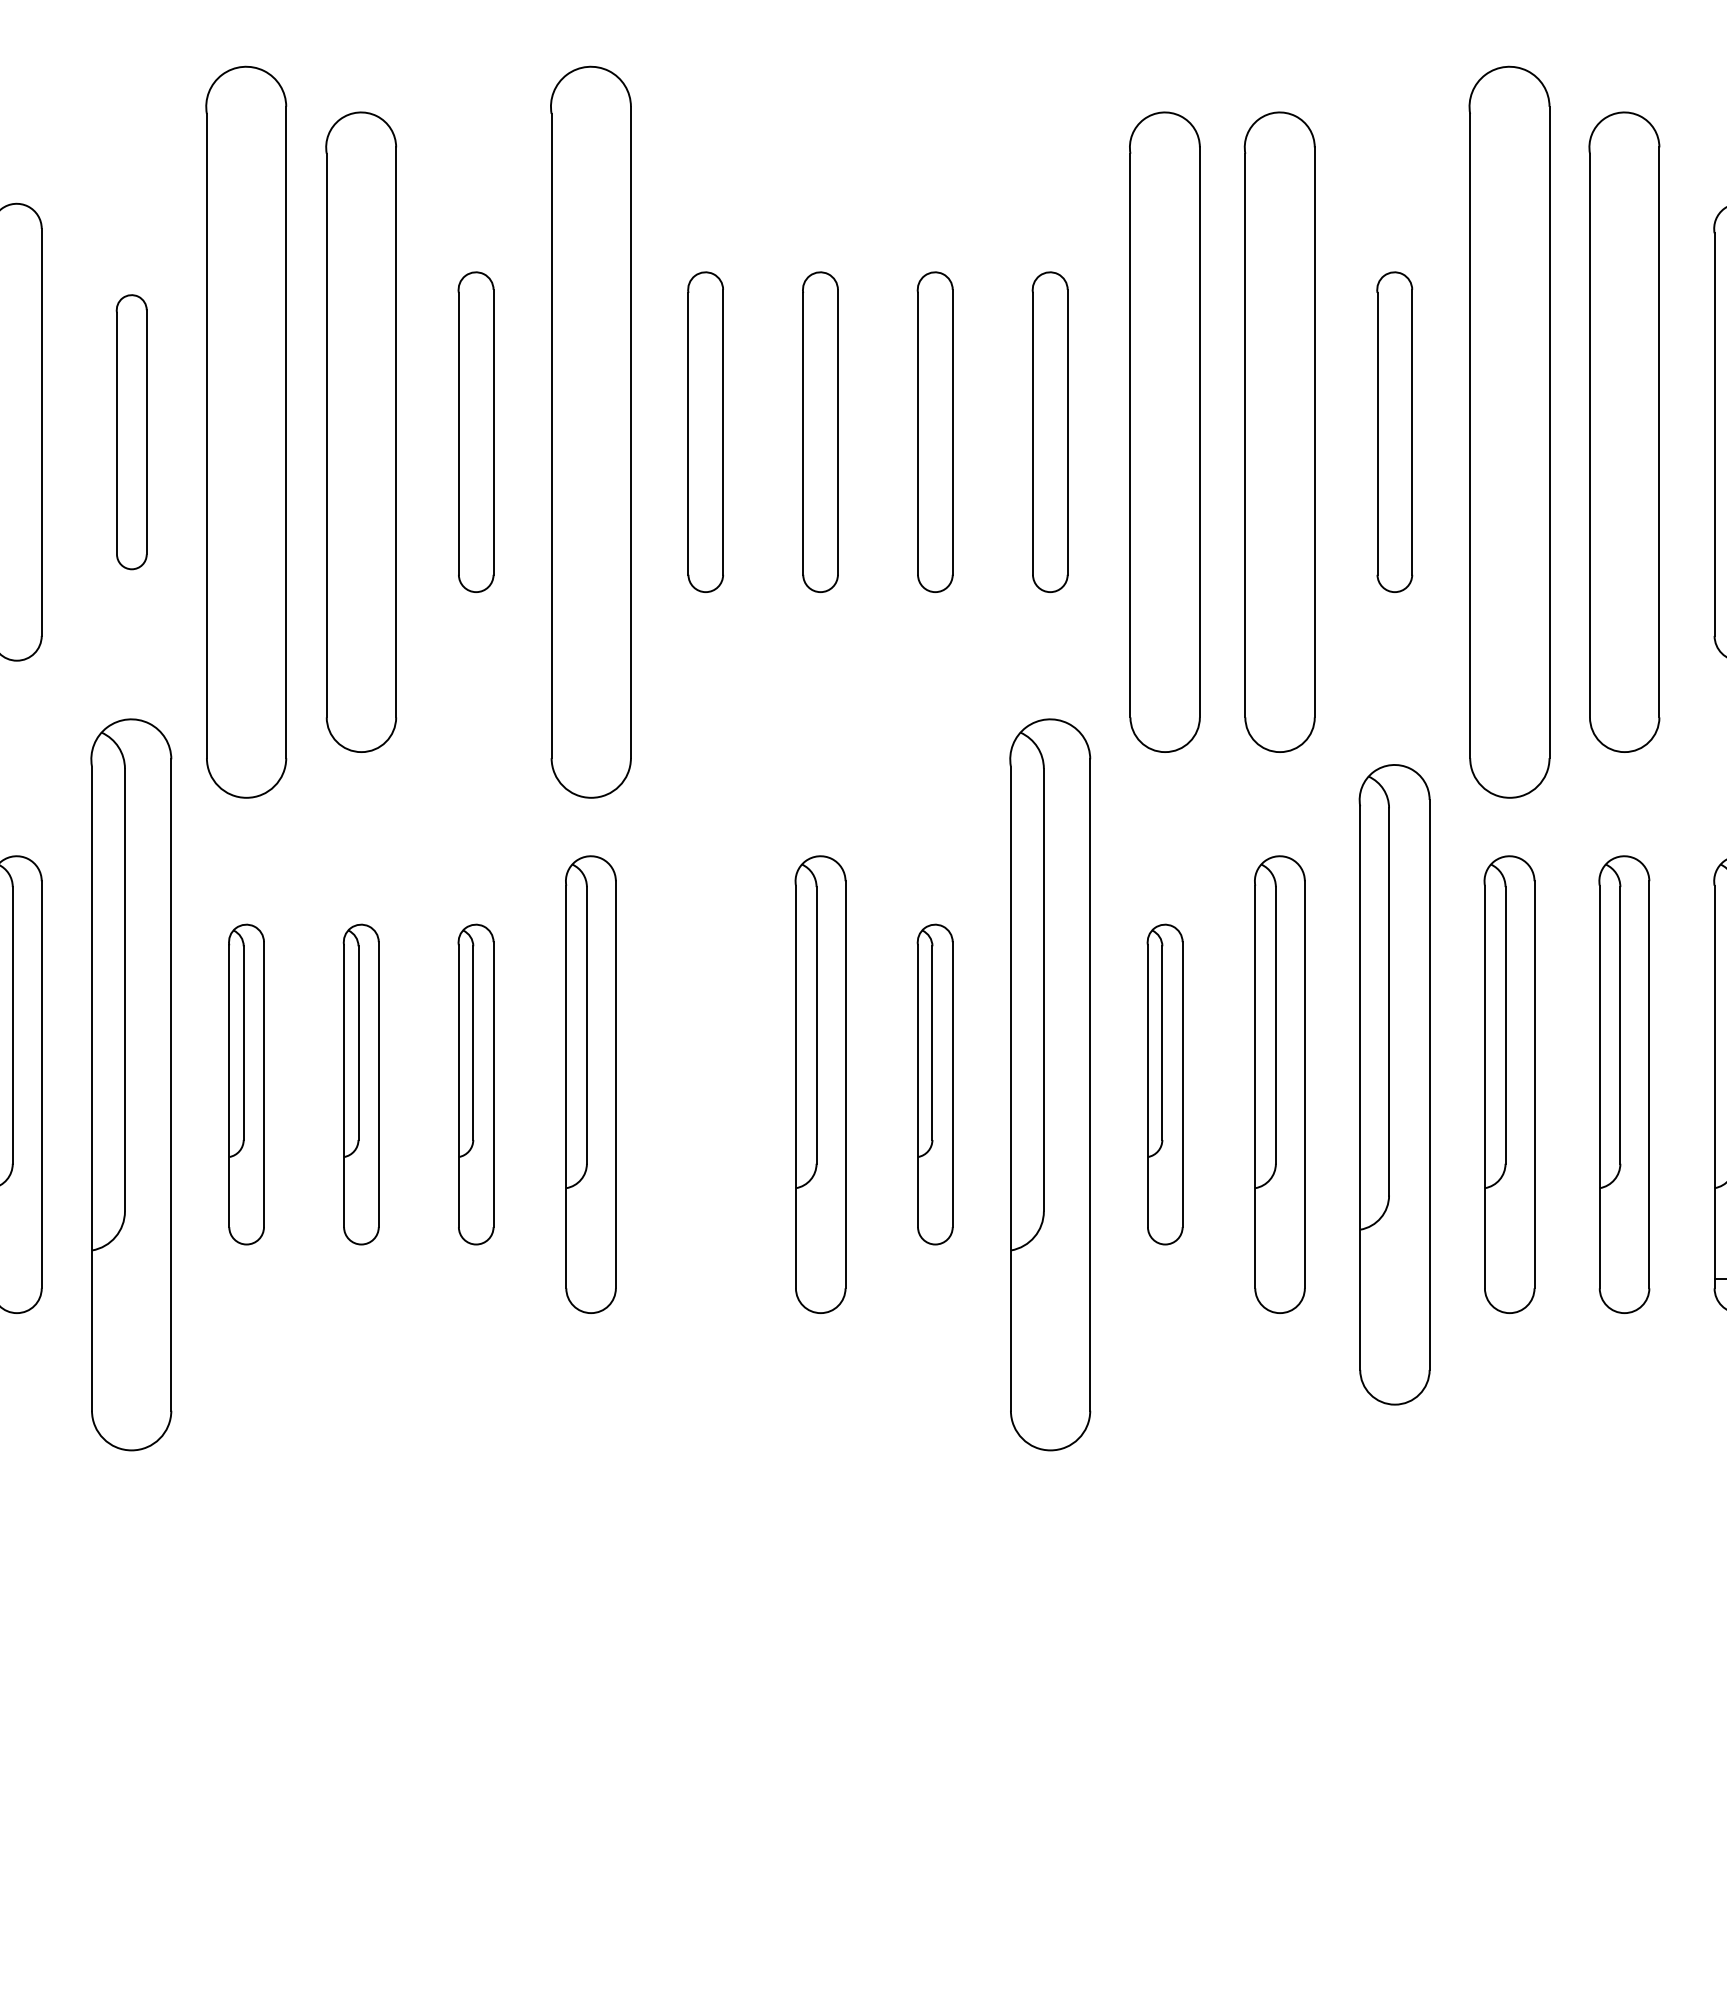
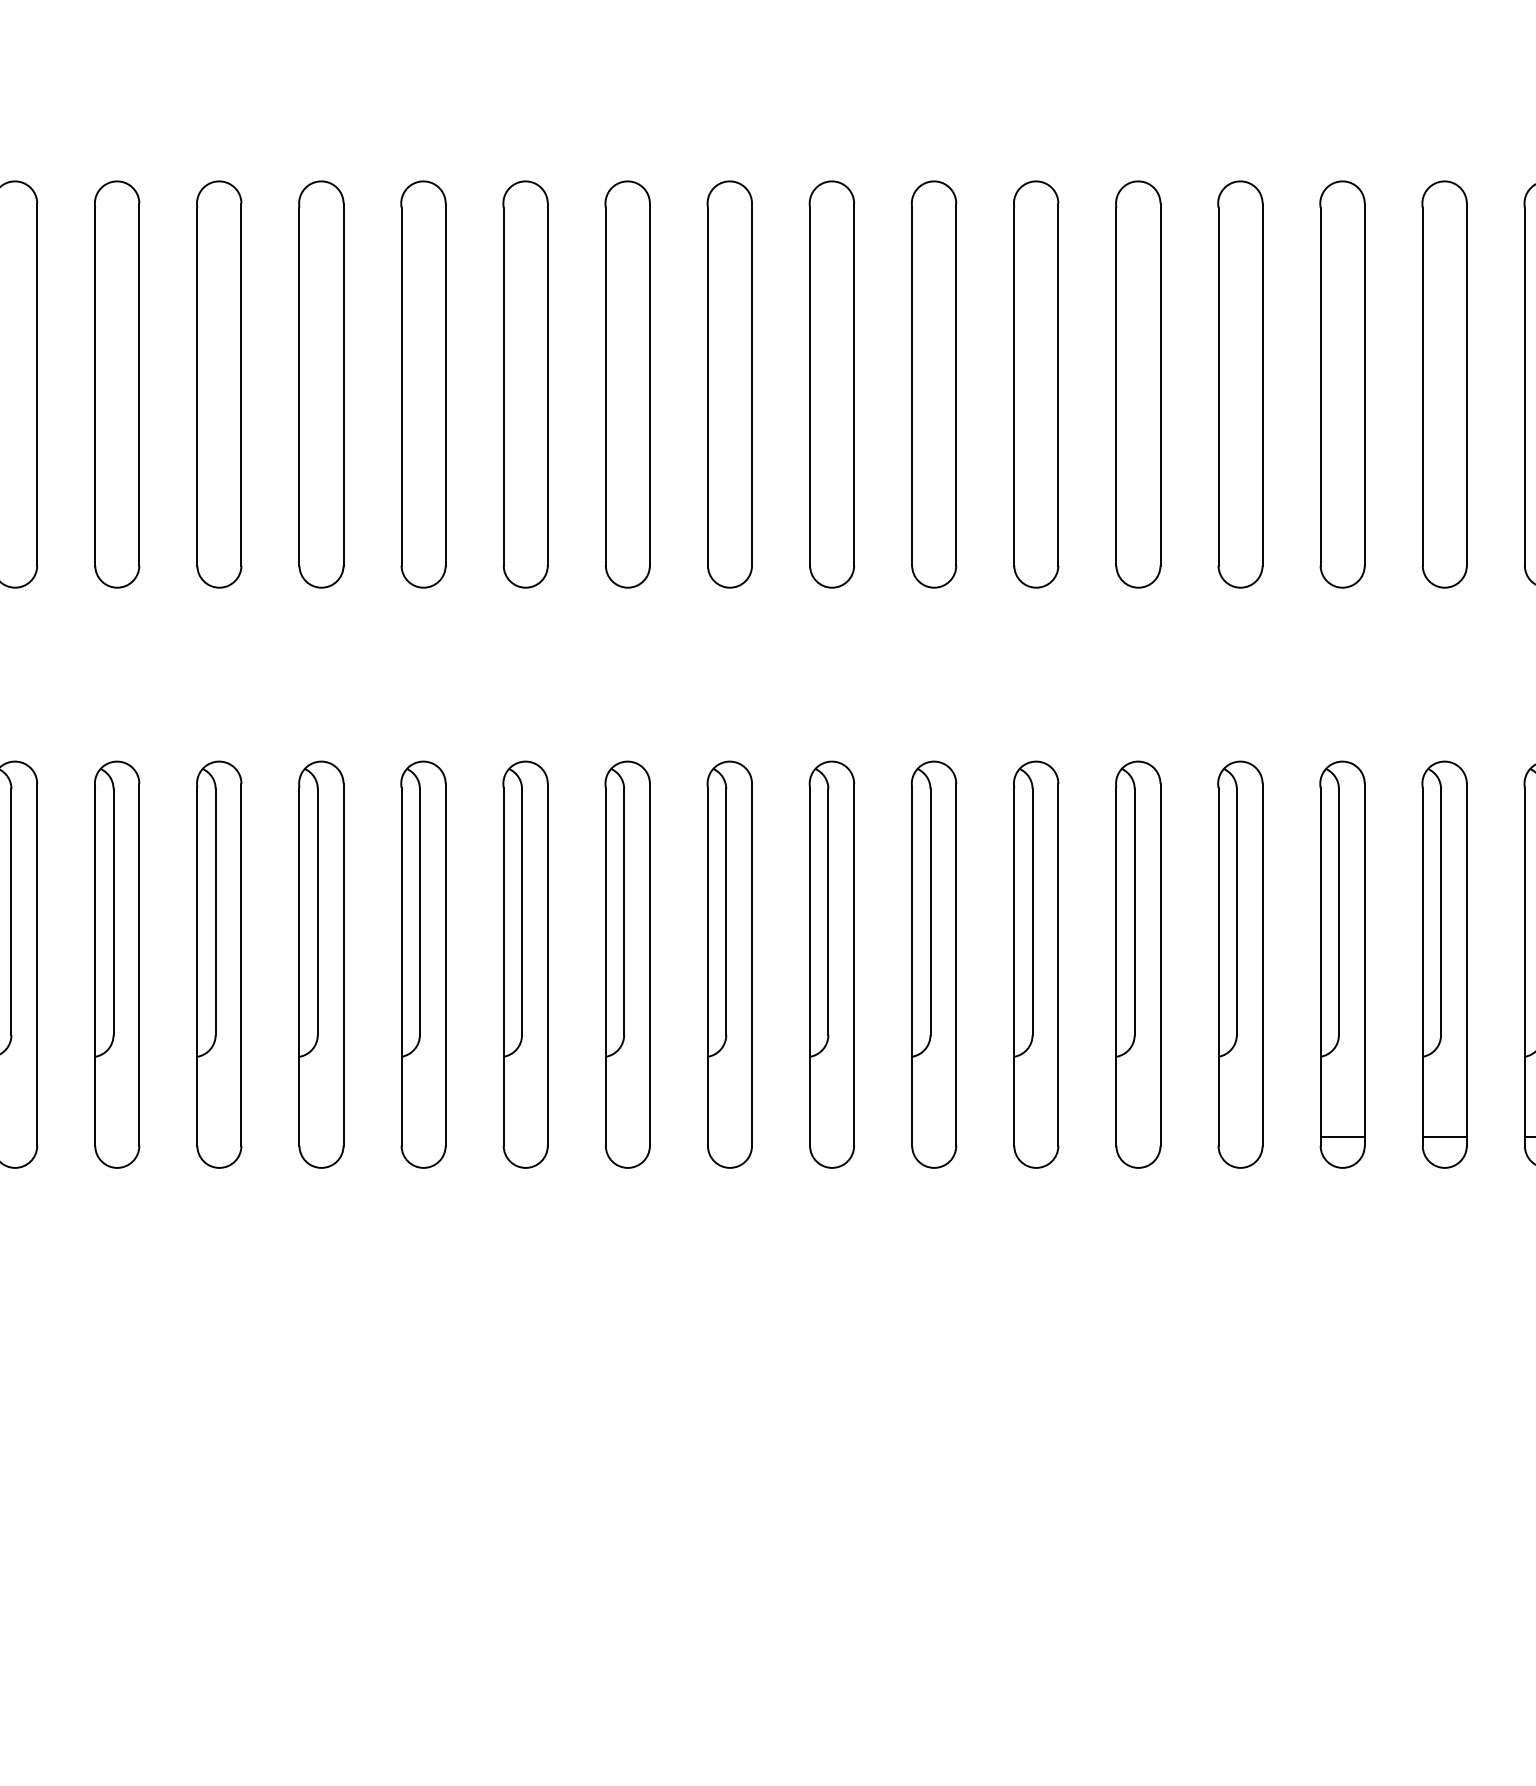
part: (132, 432) -> (117, 384), size x1.67
part: (246, 432) -> (219, 384), size x0.62
part: (361, 432) -> (321, 384), size x0.71
part: (476, 432) -> (423, 384), size x1.43
part: (590, 432) -> (525, 384), size x0.62
part: (705, 432) -> (627, 384), size x1.43
part: (820, 432) -> (729, 384), size x1.43
part: (934, 432) -> (831, 384), size x1.43
part: (1049, 432) -> (933, 384), size x1.43
part: (1165, 432) -> (1036, 384), size x0.71
part: (1280, 432) -> (1138, 384), size x0.71
part: (1394, 432) -> (1240, 384), size x1.43
part: (1509, 432) -> (1342, 384), size x0.62
part: (1624, 432) -> (1444, 384), size x0.71
part: (132, 1084) -> (117, 964), size x0.62
part: (246, 1084) -> (219, 964), size x1.43
part: (361, 1084) -> (321, 964), size x1.43
part: (476, 1084) -> (423, 964), size x1.43
part: (705, 1084) -> (627, 964), added
part: (934, 1084) -> (831, 964), size x1.43
part: (1049, 1084) -> (933, 964), size x0.62
part: (1165, 1084) -> (1036, 964), size x1.43
part: (1394, 1084) -> (1240, 964), size x0.71
line: (1509, 1278) -> (1342, 1137), added
line: (1624, 1278) -> (1444, 1137), added

